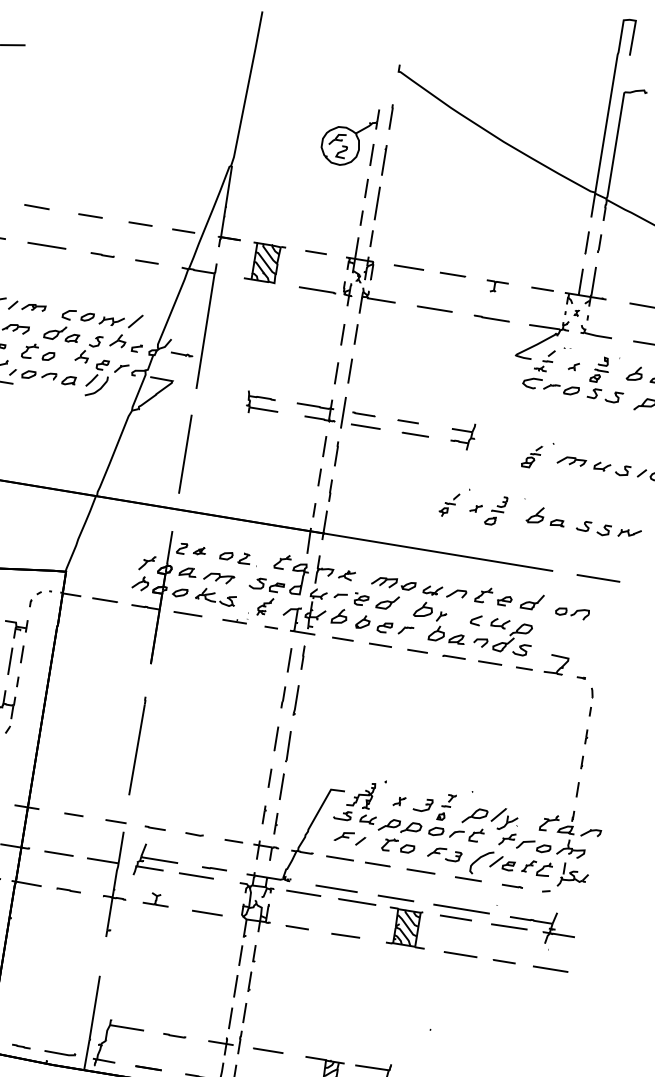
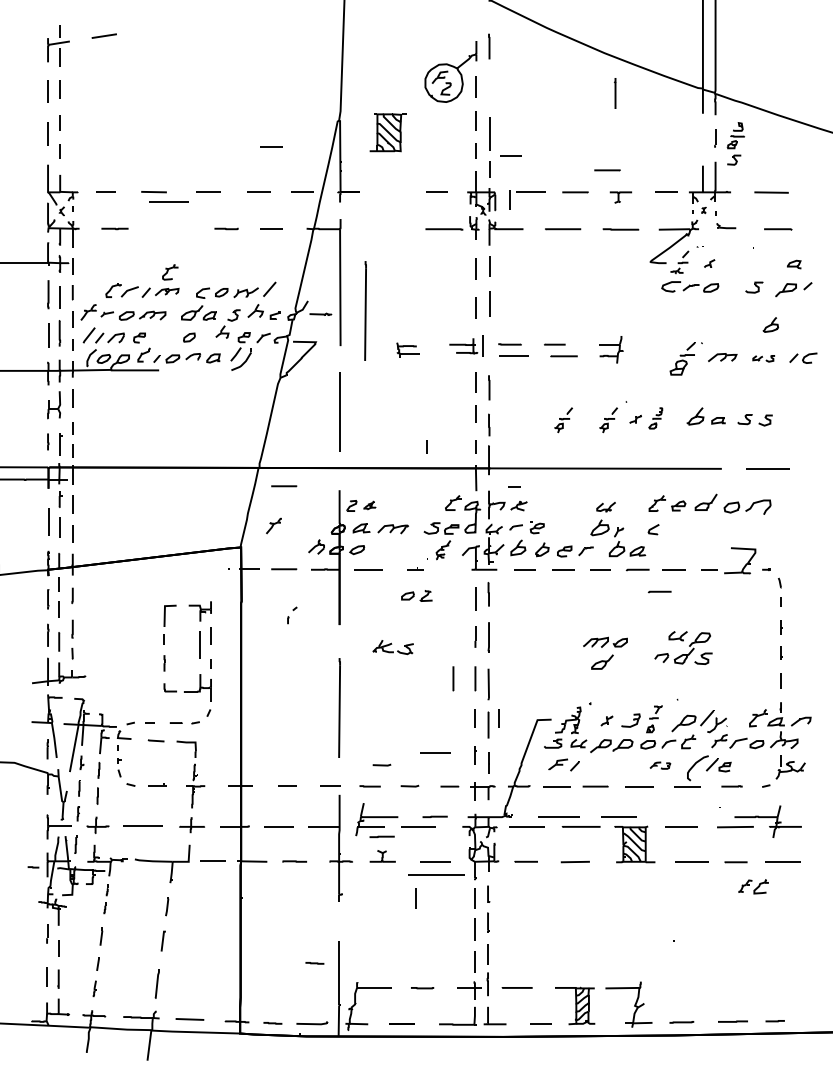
line: (384, 160) -> (615, 93), moved
line: (160, 180) -> (271, 146), added
line: (394, 227) -> (510, 155), added
line: (586, 242) -> (702, 139), removed
line: (46, 245) -> (168, 201), moved
line: (488, 258) -> (607, 170), added
part: (264, 262) -> (387, 132), moved
line: (386, 271) -> (509, 199), added
part: (596, 331) -> (726, 225), size x0.6
part: (30, 351) -> (170, 272), moved
line: (226, 357) -> (365, 310), added
part: (634, 373) -> (770, 324), moved
part: (598, 377) -> (735, 143), moved
part: (261, 403) -> (407, 350), size x0.7
part: (320, 408) -> (466, 345), size x0.7
part: (530, 456) -> (681, 359), size x1.4
part: (611, 468) -> (763, 358), size x0.6
part: (404, 498) -> (563, 420), added
line: (265, 501) -> (426, 446), added
part: (495, 510) -> (655, 418), size x0.7
line: (118, 518) -> (284, 486), added
part: (629, 533) -> (791, 419), removed
part: (235, 556) -> (416, 595), moved
part: (146, 562) -> (273, 525), moved
part: (392, 593) -> (605, 652), moved
part: (456, 593) -> (630, 506), removed
part: (215, 597) -> (392, 647), moved
part: (35, 599) -> (292, 615), moved
part: (572, 612) -> (747, 506), size x1.4
part: (234, 620) -> (415, 568), size x0.7
line: (271, 627) -> (514, 486), moved
part: (503, 635) -> (683, 647), moved
part: (555, 664) -> (739, 560), size x1.4
line: (472, 682) -> (659, 591), added
line: (254, 735) -> (453, 678), added
line: (292, 781) -> (498, 718), added
line: (225, 805) -> (435, 752), added
line: (169, 808) -> (381, 764), added
part: (397, 846) -> (612, 765), removed
part: (445, 854) -> (660, 765), size x0.6
part: (537, 867) -> (753, 886), moved
line: (158, 879) -> (381, 836), added
line: (461, 908) -> (436, 874), moved
line: (182, 946) -> (415, 898), added
line: (71, 994) -> (314, 963), added

